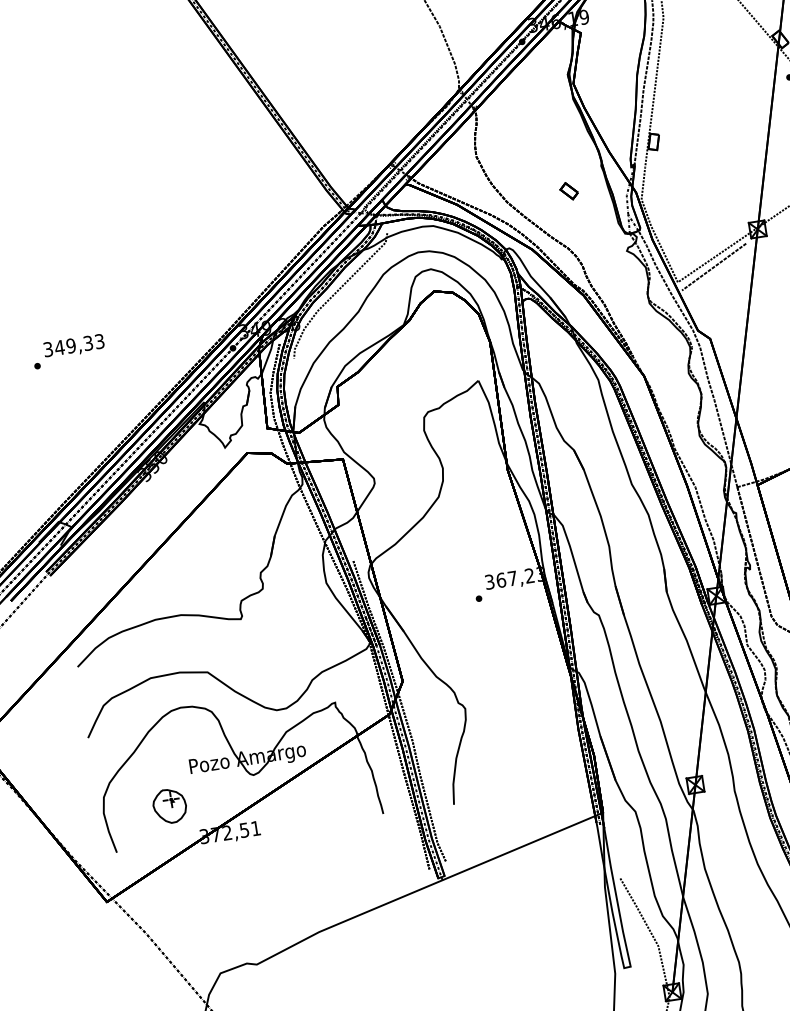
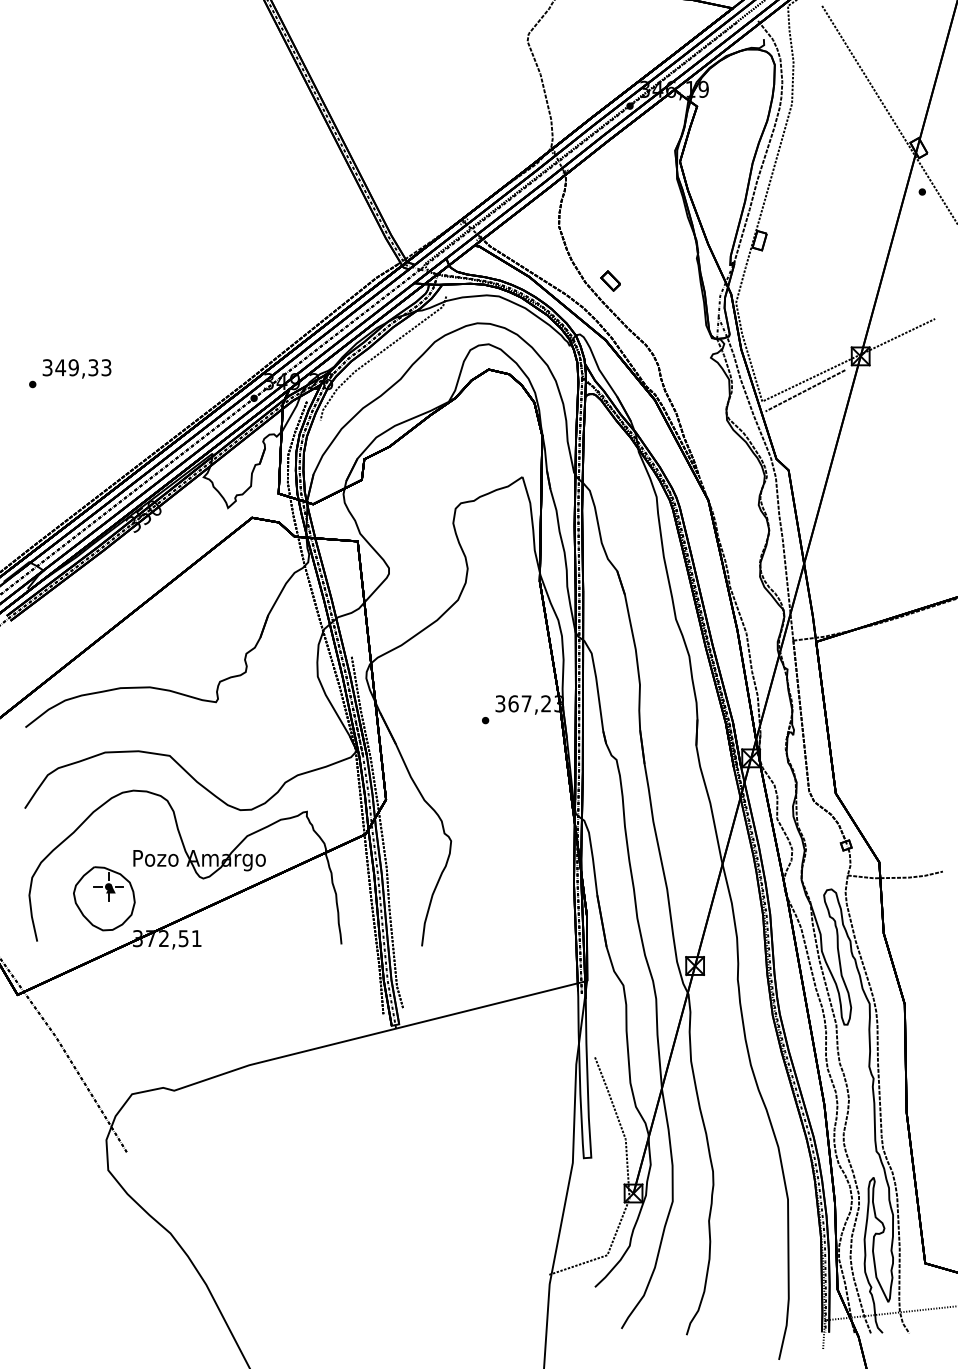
part: (568, 190) -> (610, 280), moved
part: (169, 805) -> (104, 898), size x1.67

